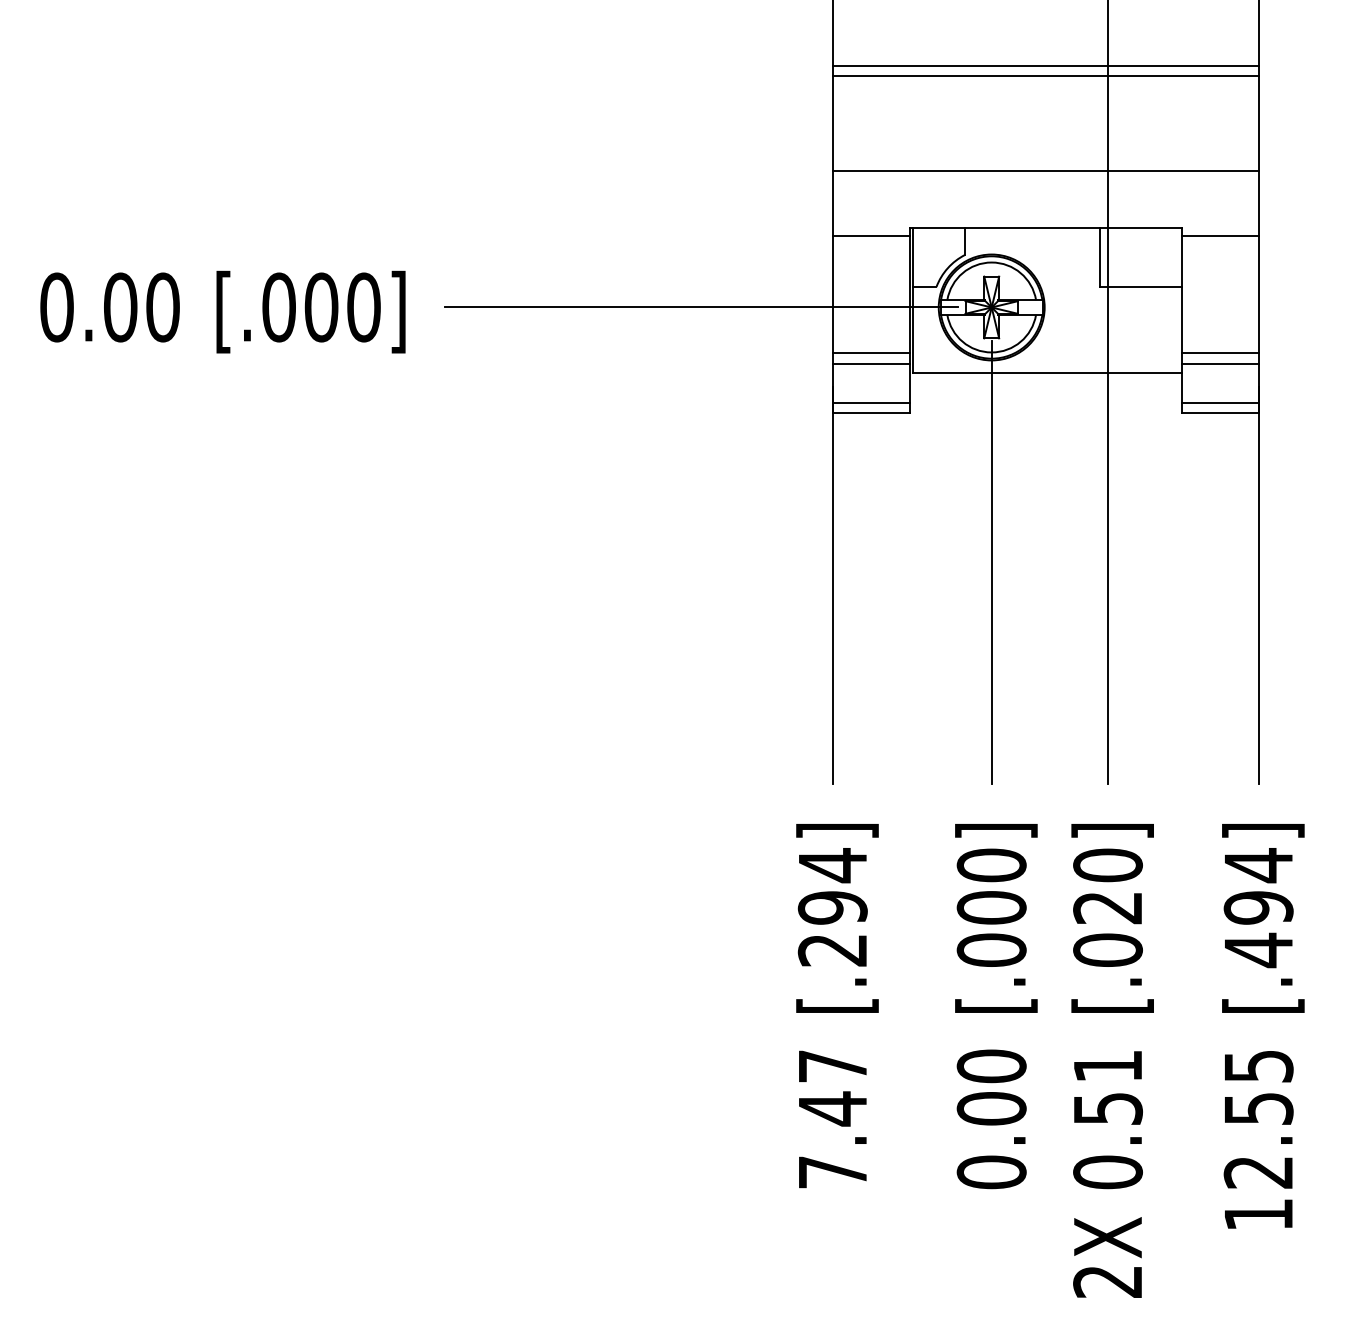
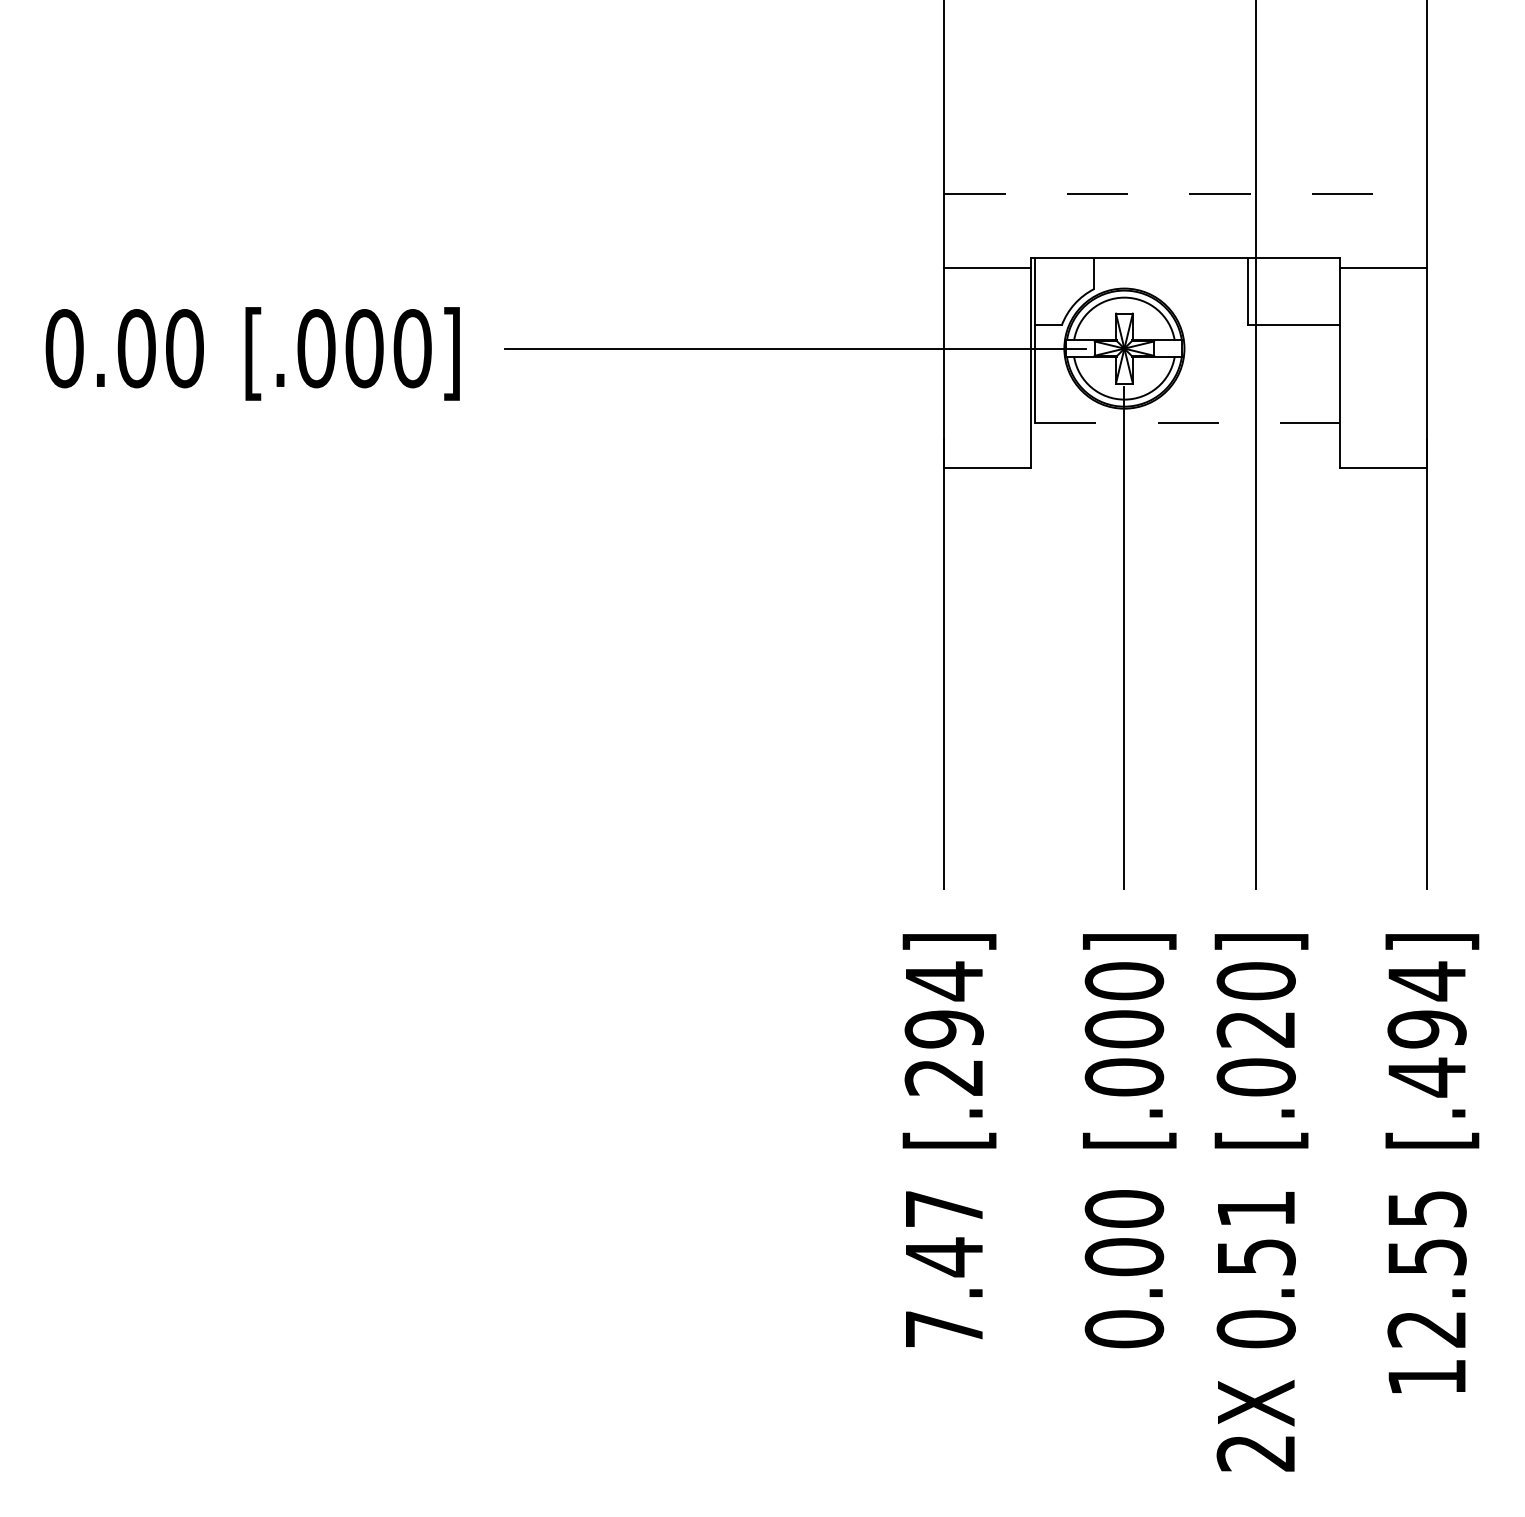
line: (1045, 65) -> (1185, 74), removed
line: (1045, 76) -> (1185, 86), removed
line: (1046, 171) -> (1186, 194), solid -> dashed
line: (870, 353) -> (987, 400), removed
line: (1220, 353) -> (1383, 400), removed
line: (870, 363) -> (987, 412), removed
line: (1220, 363) -> (1383, 412), removed
line: (1047, 373) -> (1187, 423), solid -> dashed
line: (870, 403) -> (987, 457), removed
line: (1220, 403) -> (1383, 457), removed

